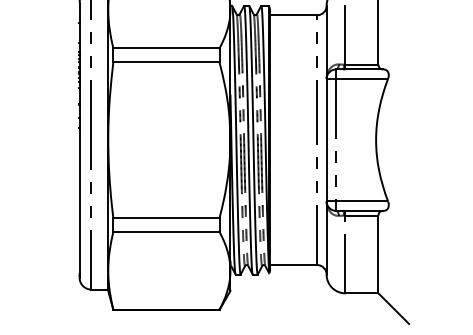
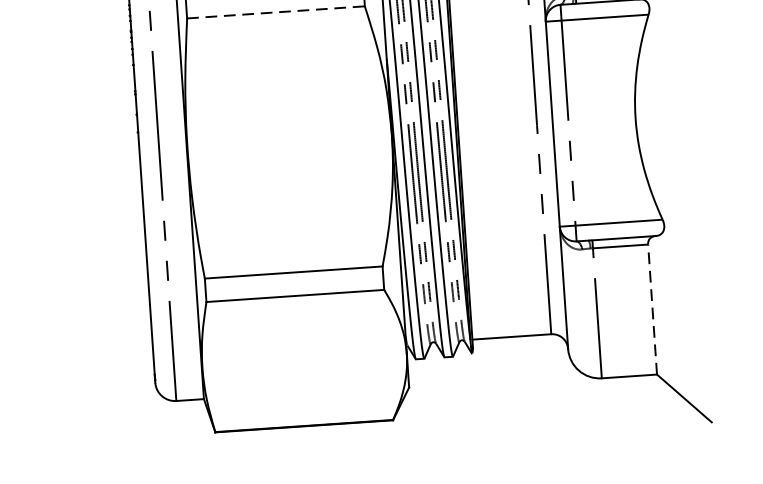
line: (166, 62) -> (276, 12), solid -> dashed
line: (378, 254) -> (652, 309), solid -> dashed

